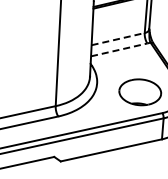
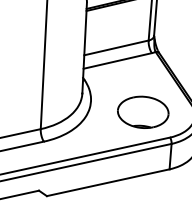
line: (118, 39) -> (116, 48), dashed -> solid
line: (119, 49) -> (118, 60), dashed -> solid

